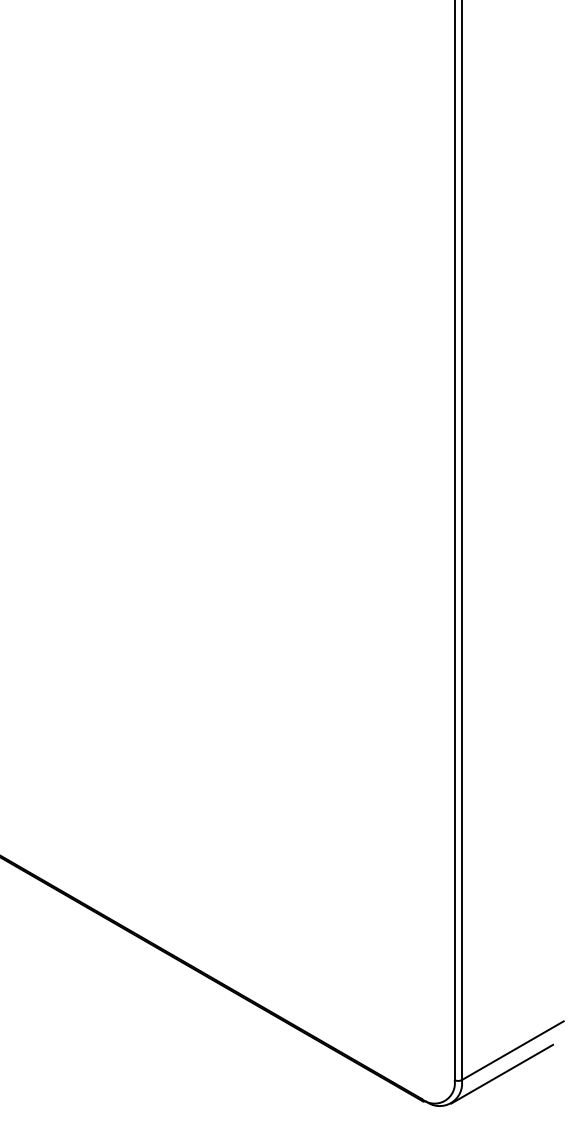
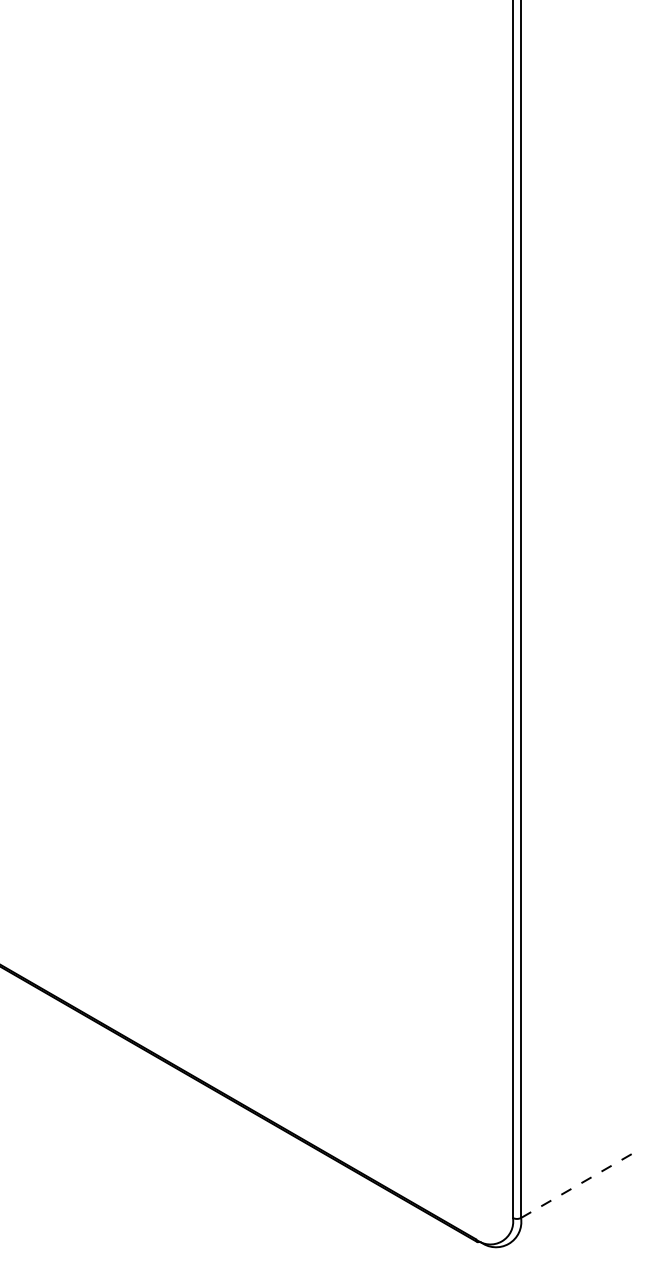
line: (513, 1050) -> (579, 1184), solid -> dashed
line: (502, 1074) -> (566, 1211), removed

